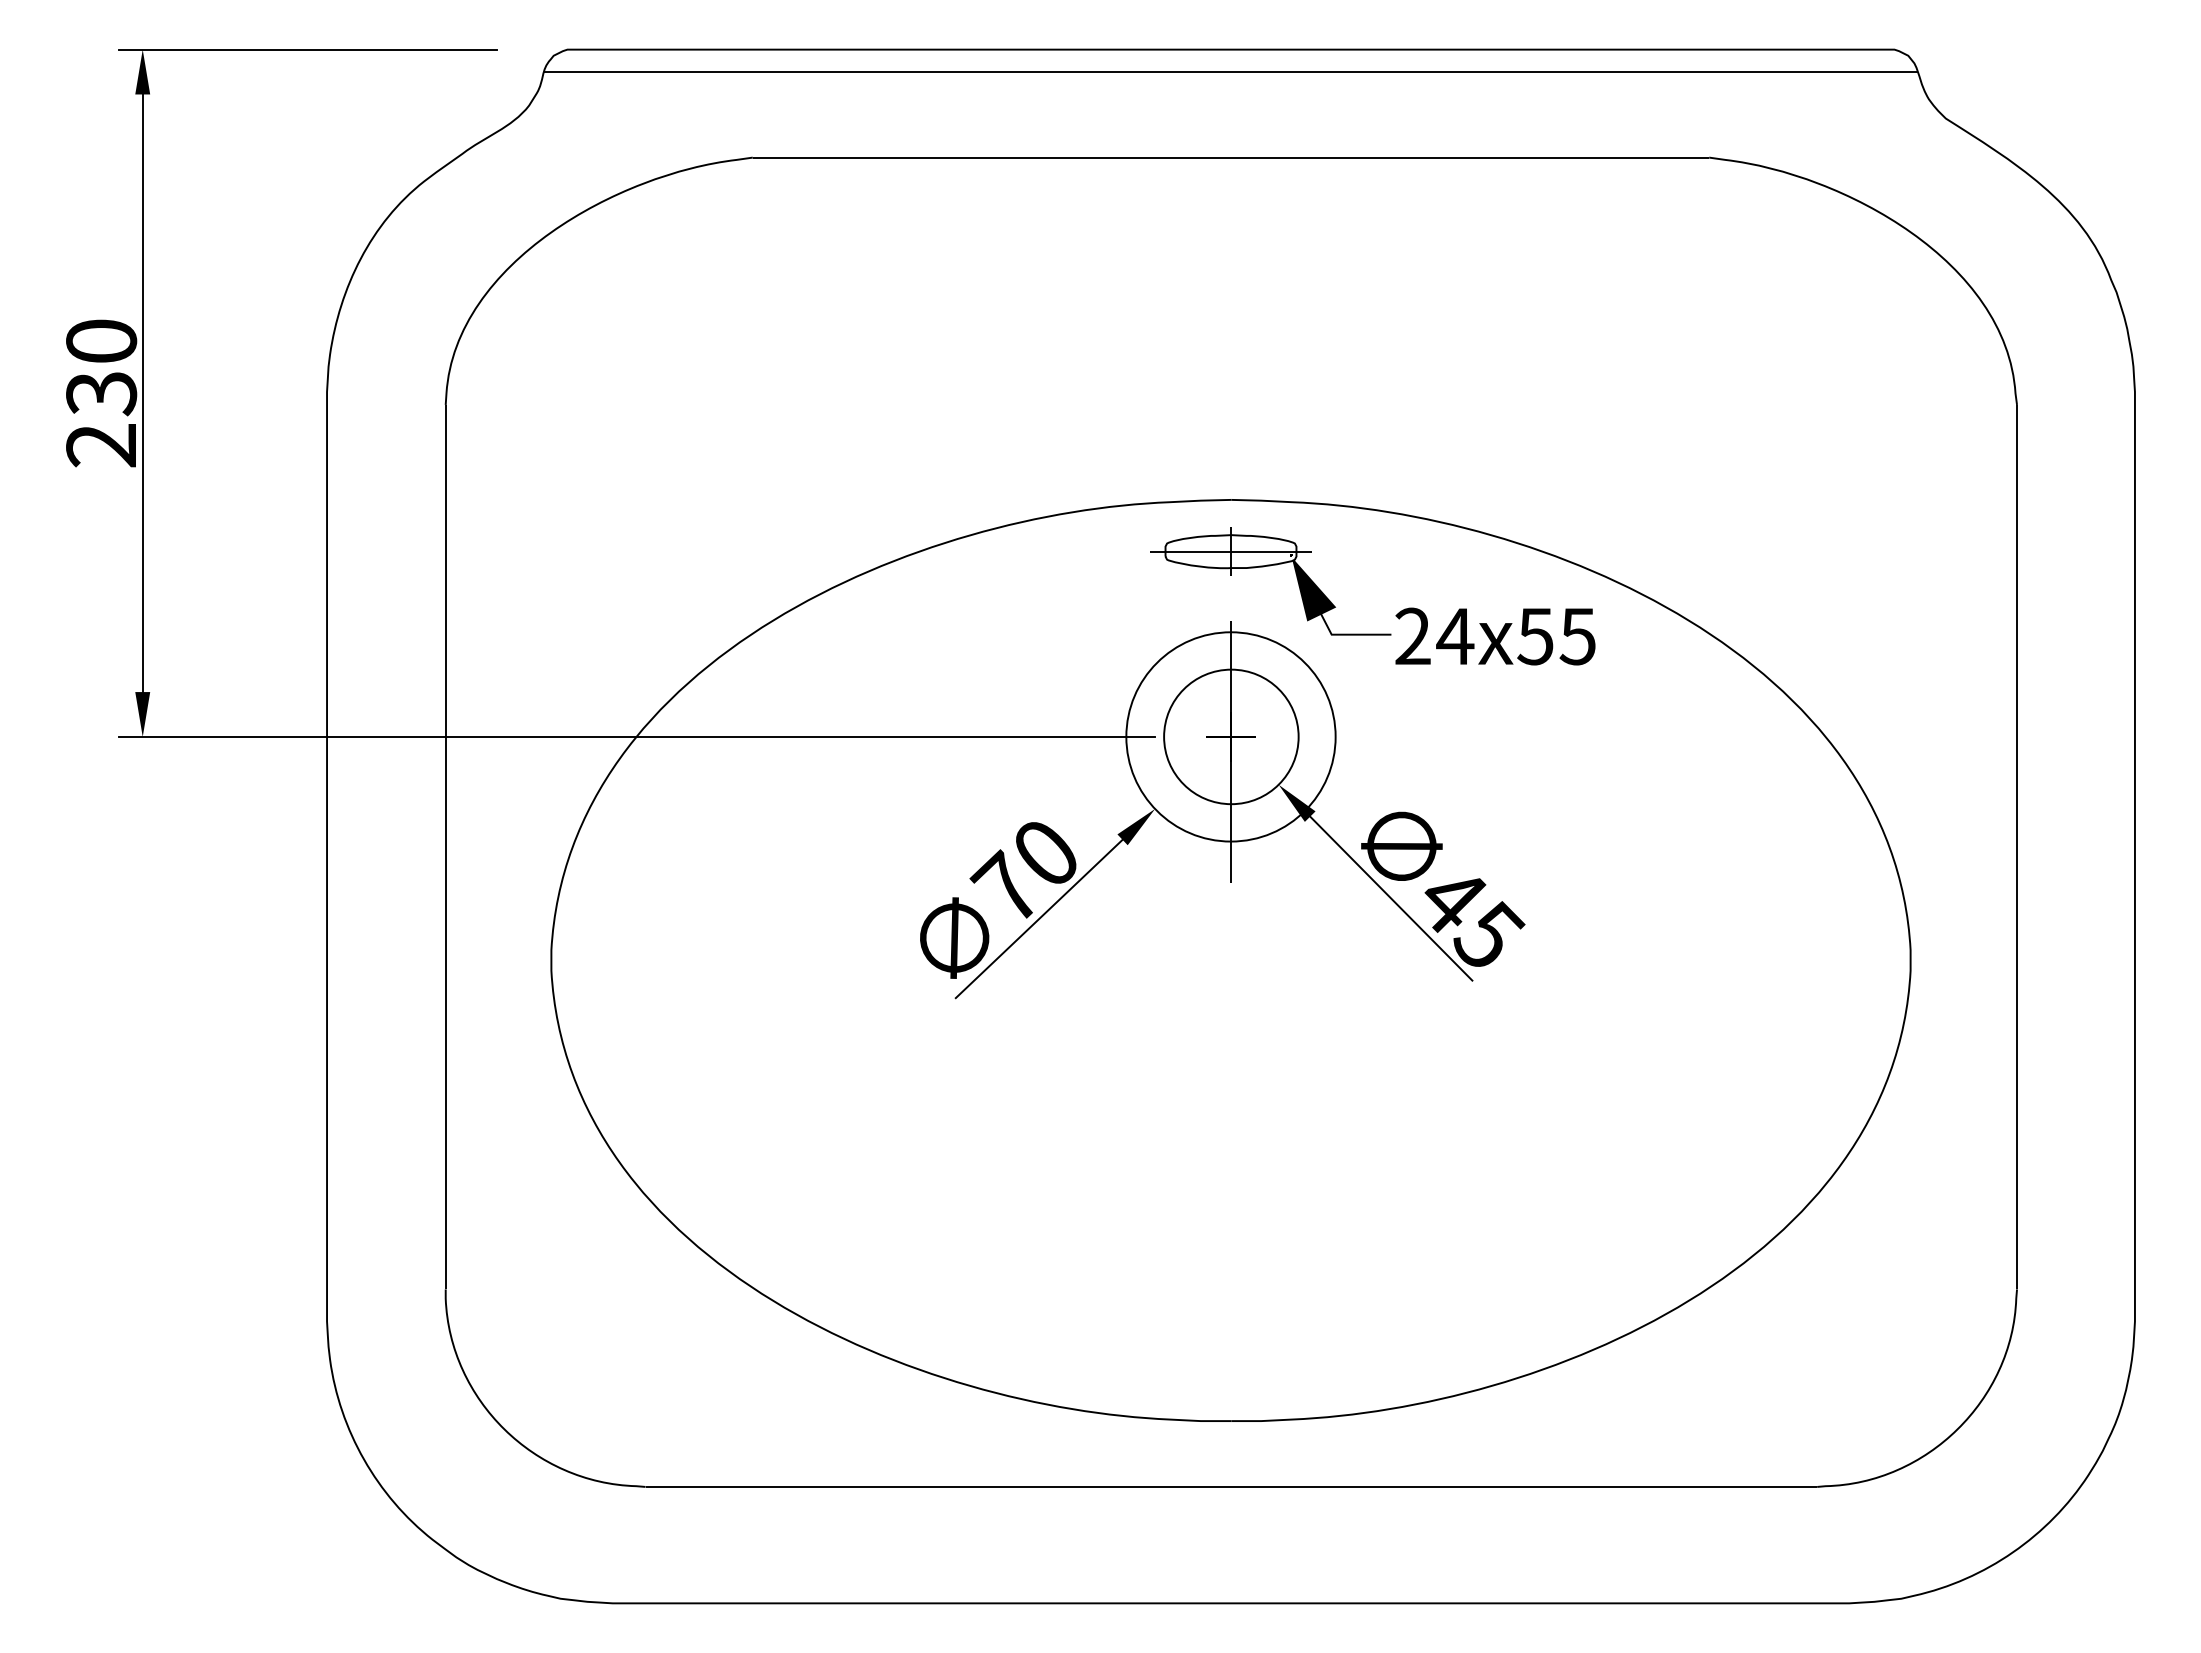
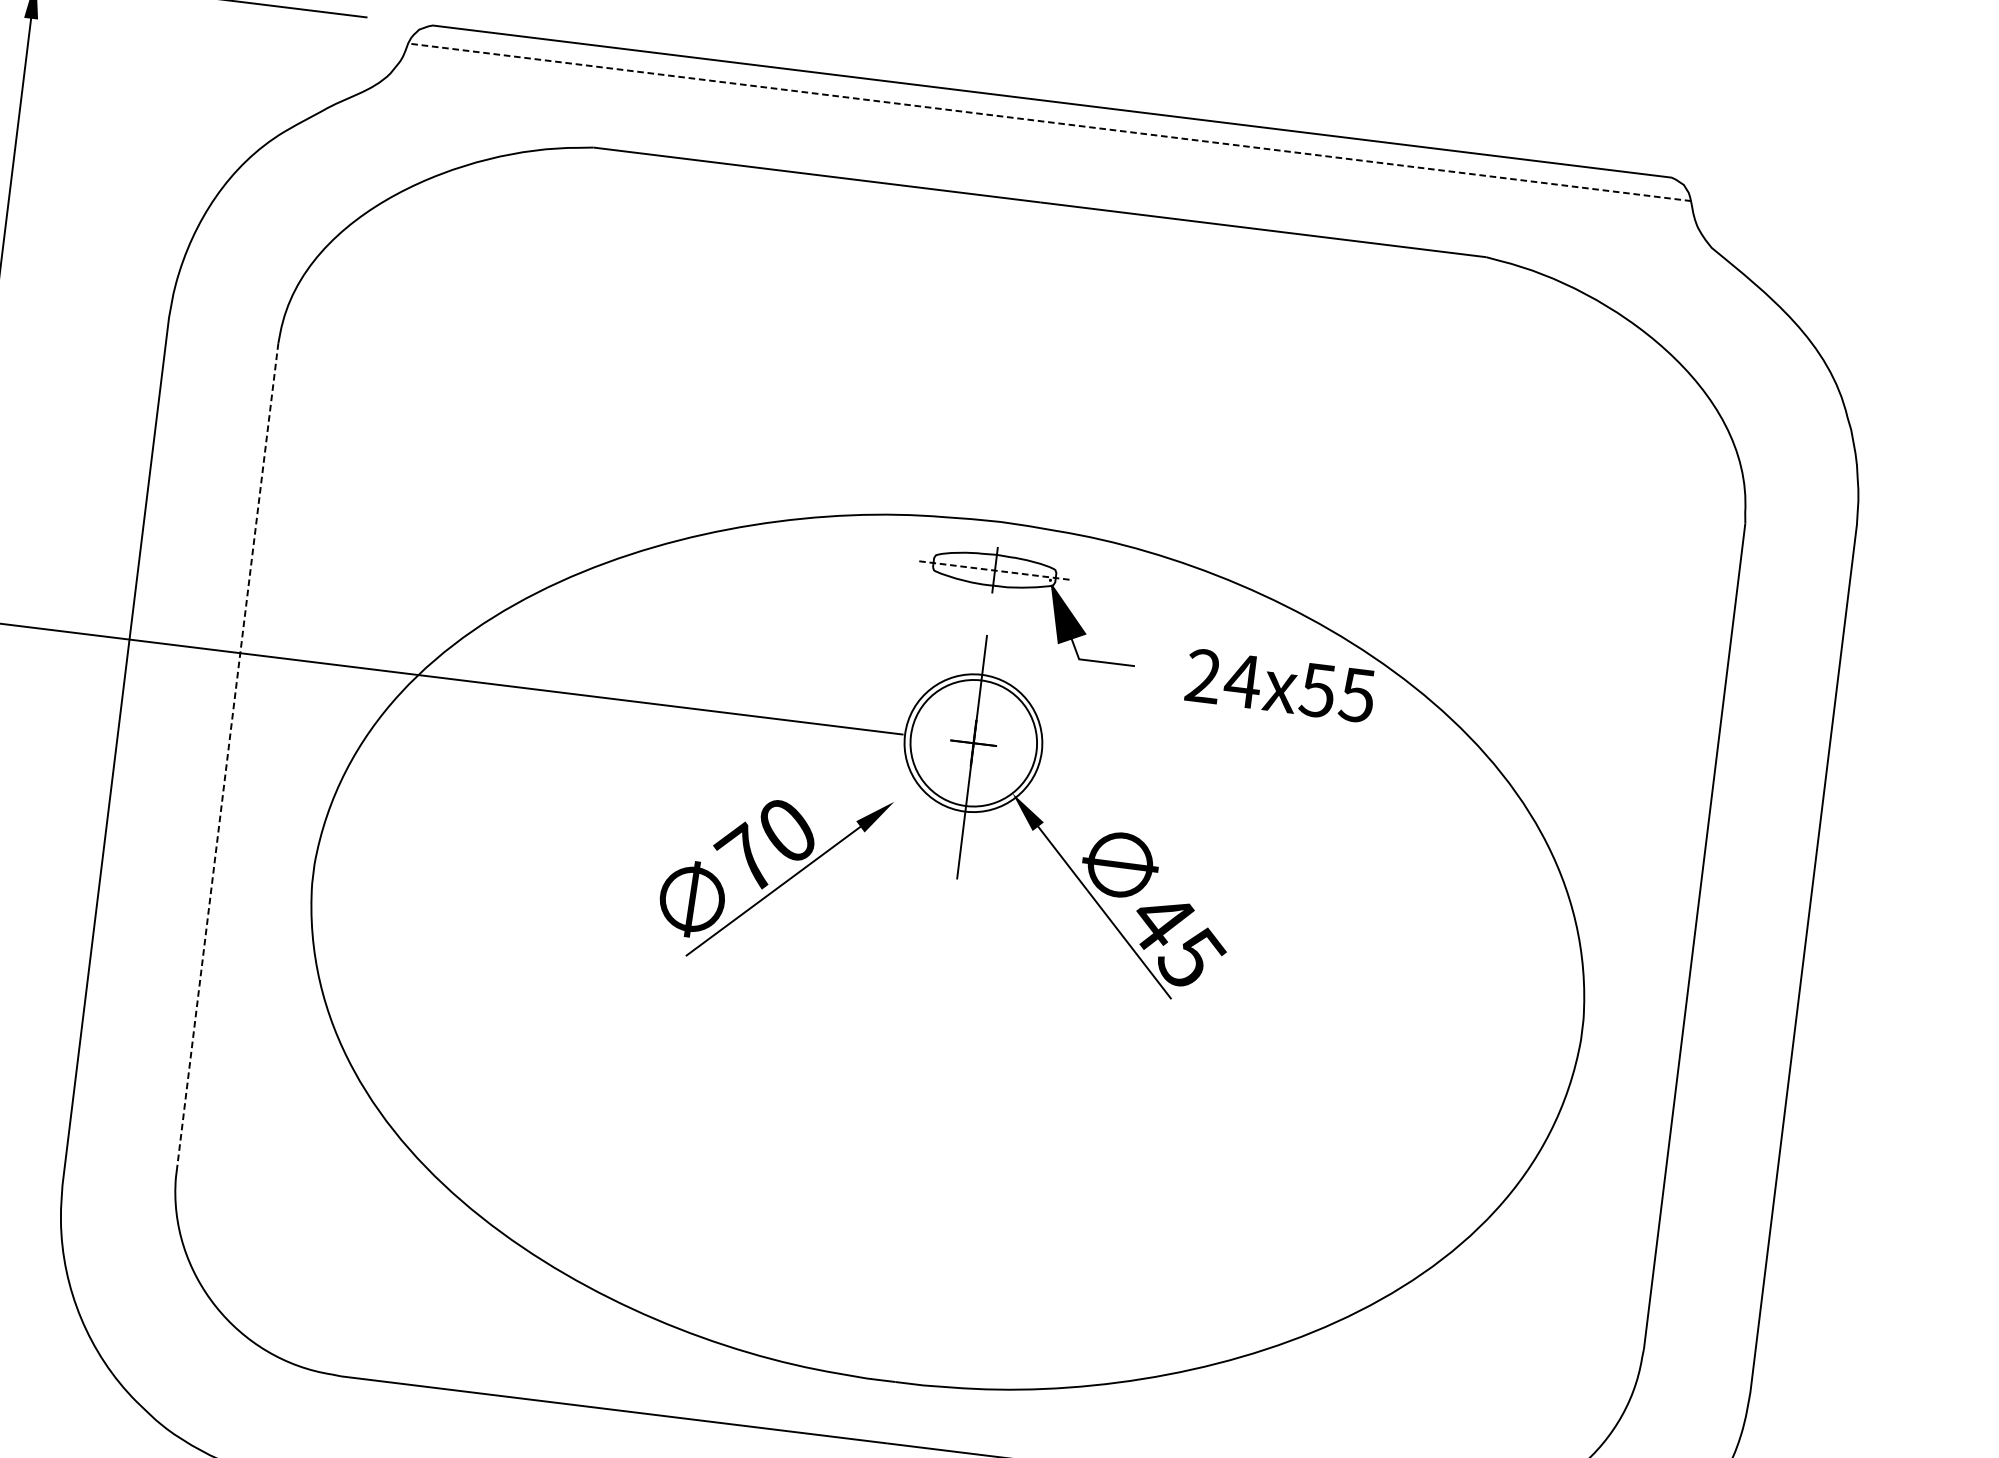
line: (1230, 71) -> (1049, 121), solid -> dashed
line: (1231, 551) -> (995, 570), solid -> dashed
text: (1495, 636) -> (1280, 685), moved
circle: (1230, 736) -> (973, 742), size x0.7
line: (445, 847) -> (227, 756), solid -> dashed

